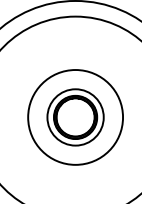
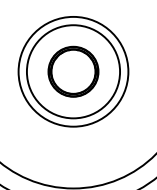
circle: (75, 117) -> (73, 71), size x1.43

